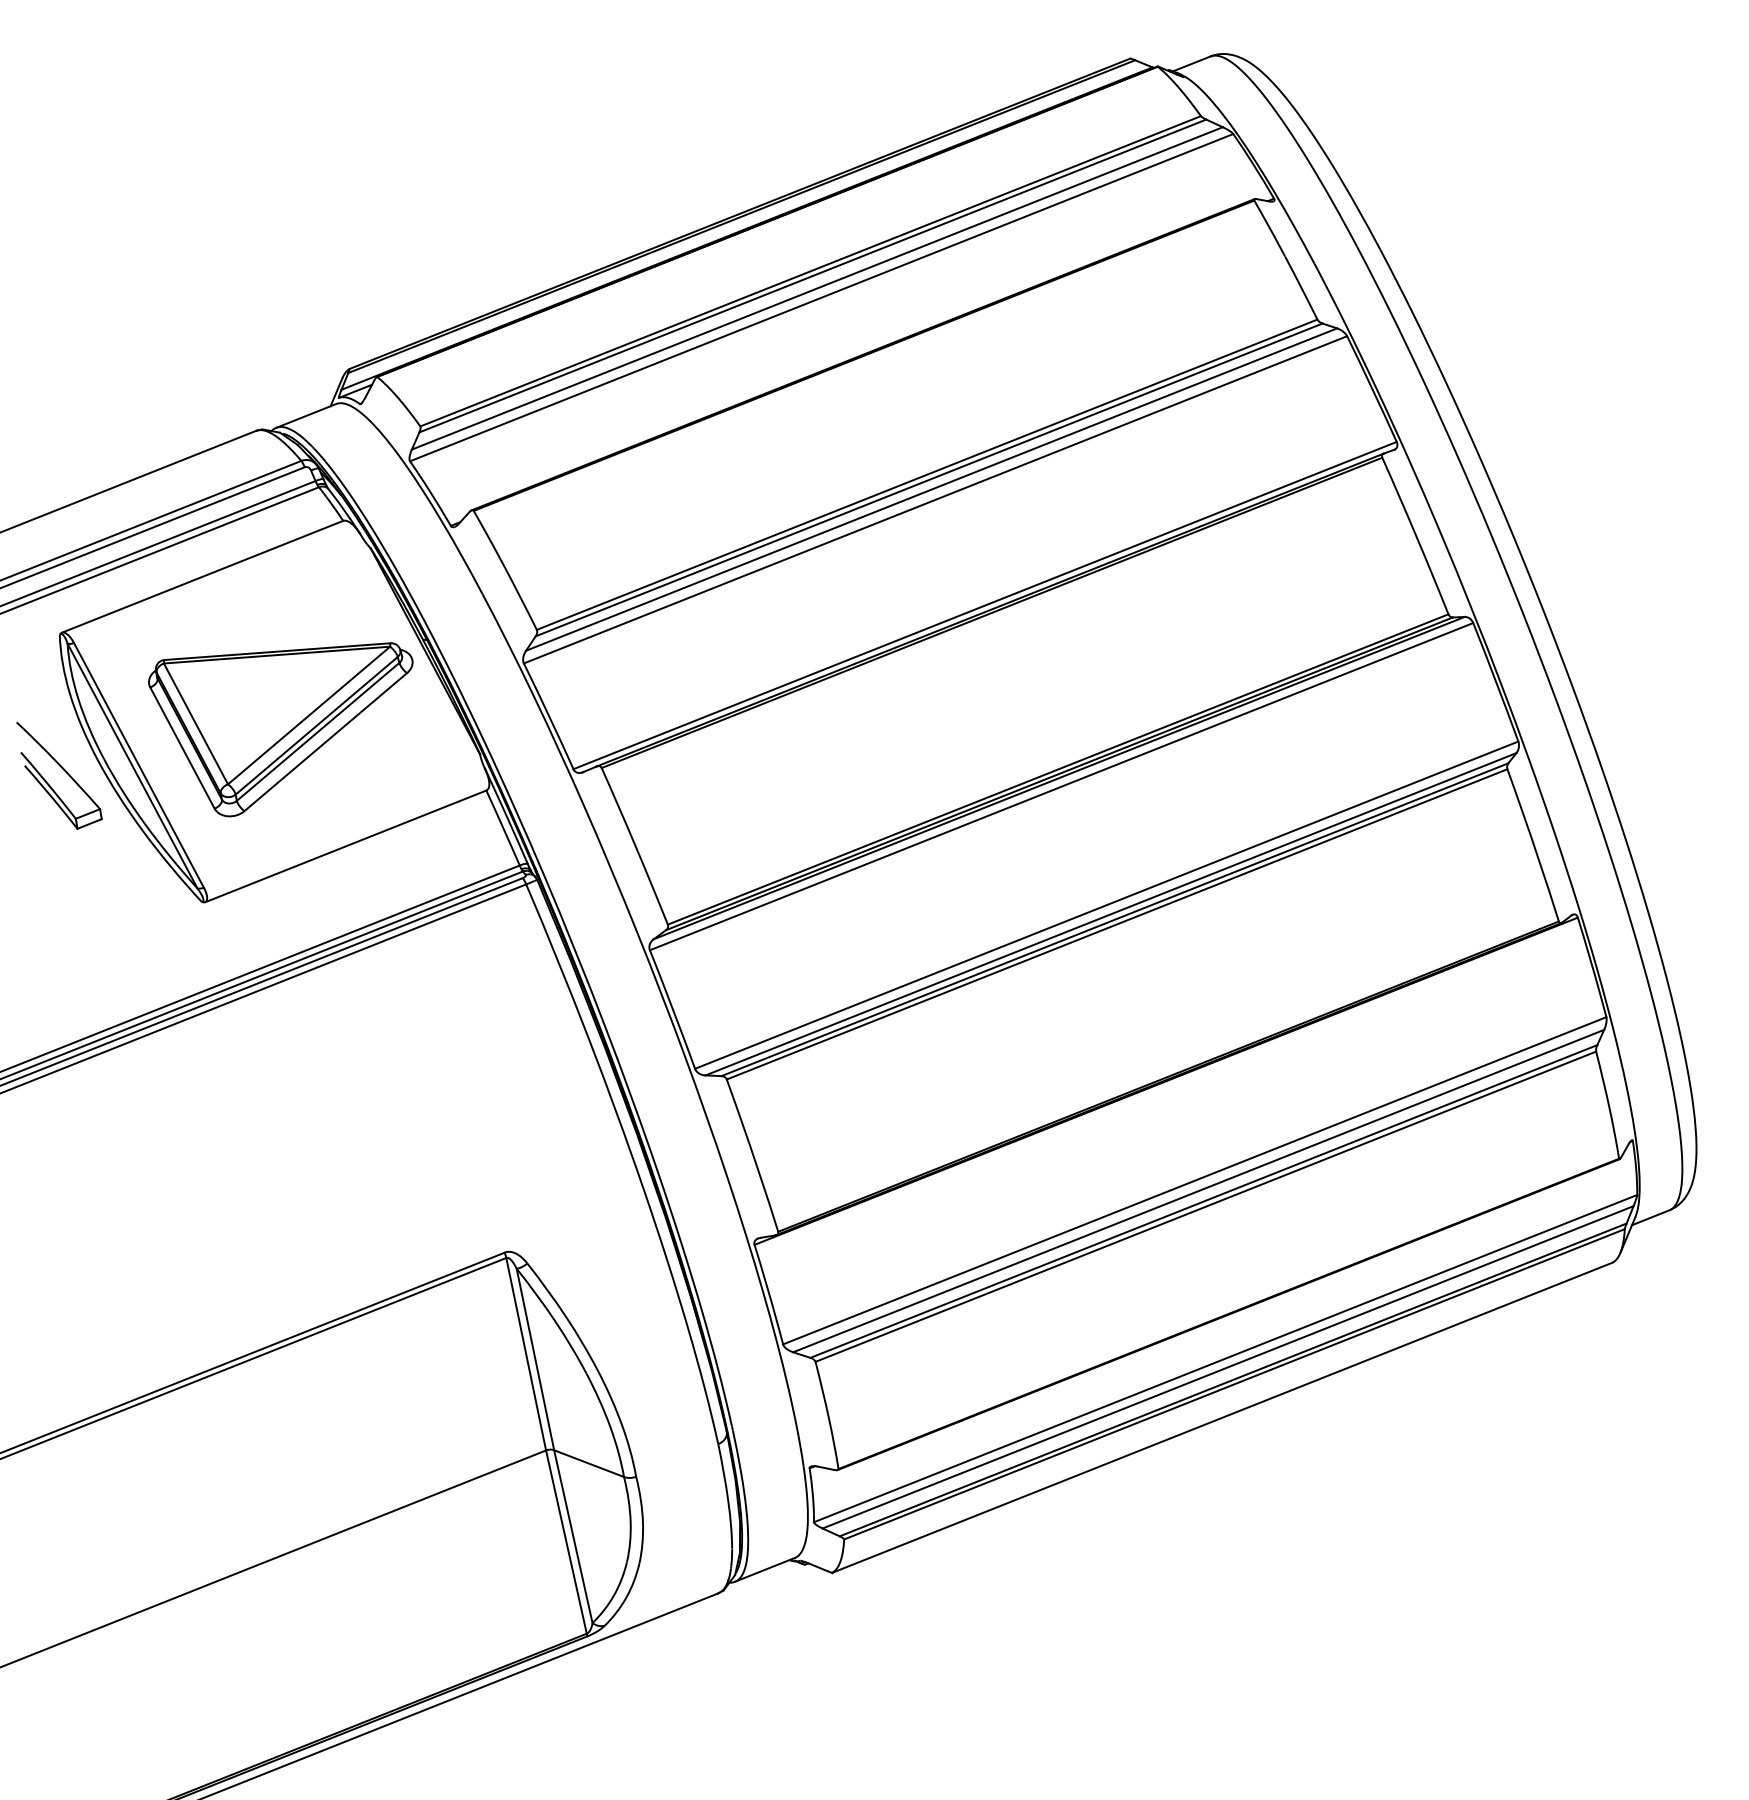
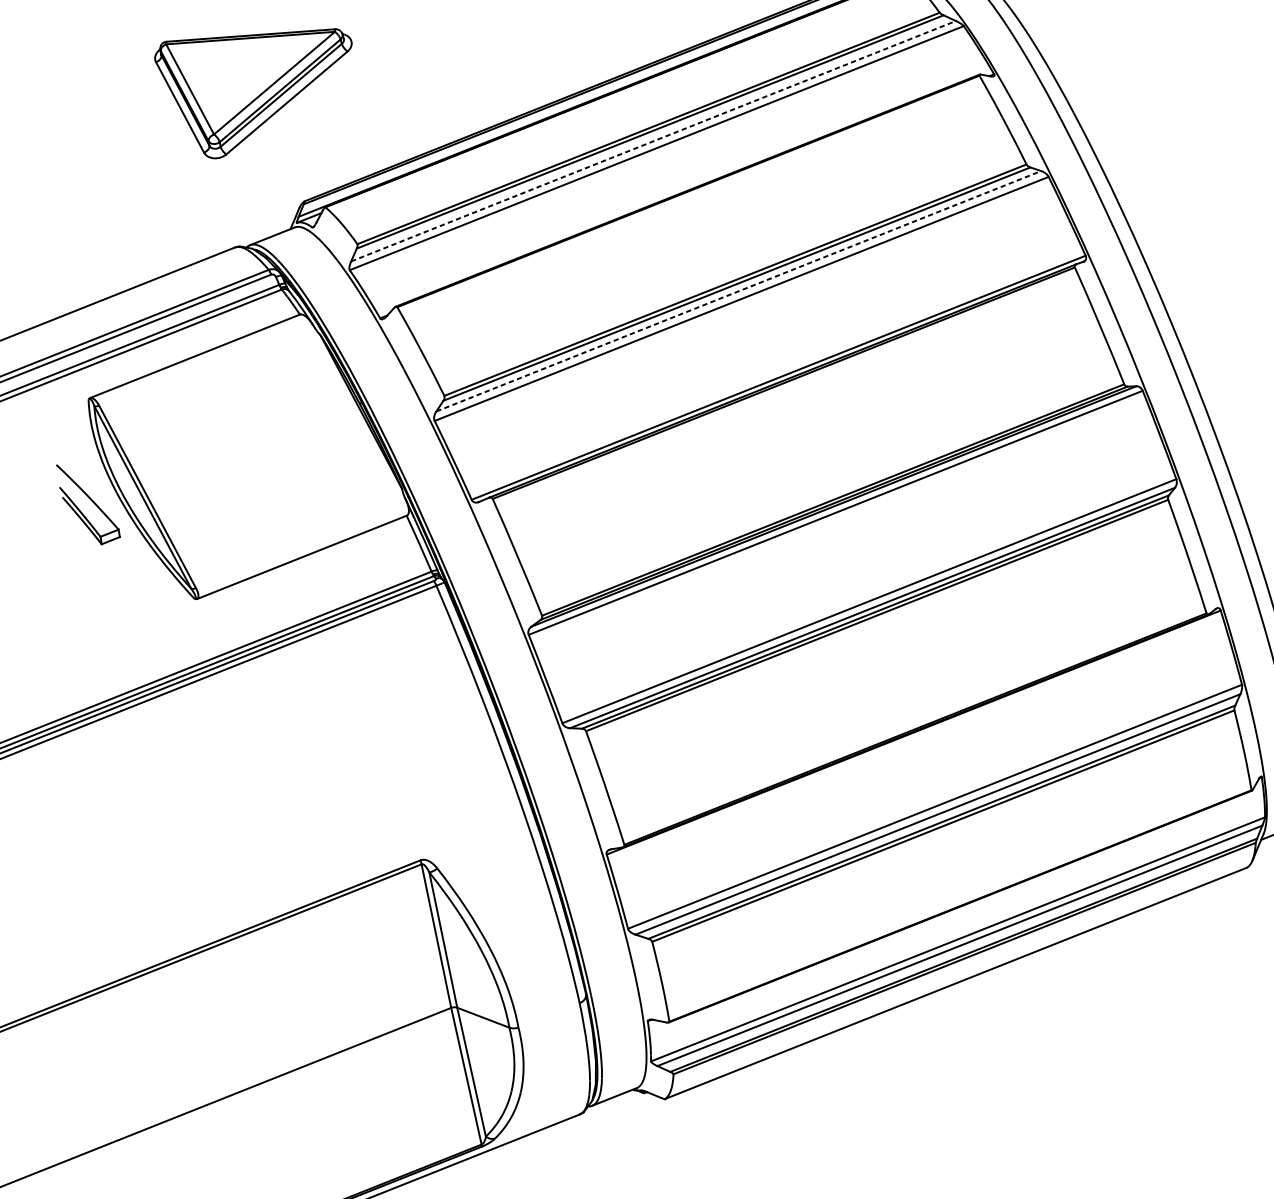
line: (817, 288) -> (653, 141), solid -> dashed
line: (932, 489) -> (739, 291), solid -> dashed
part: (280, 729) -> (253, 93), moved

